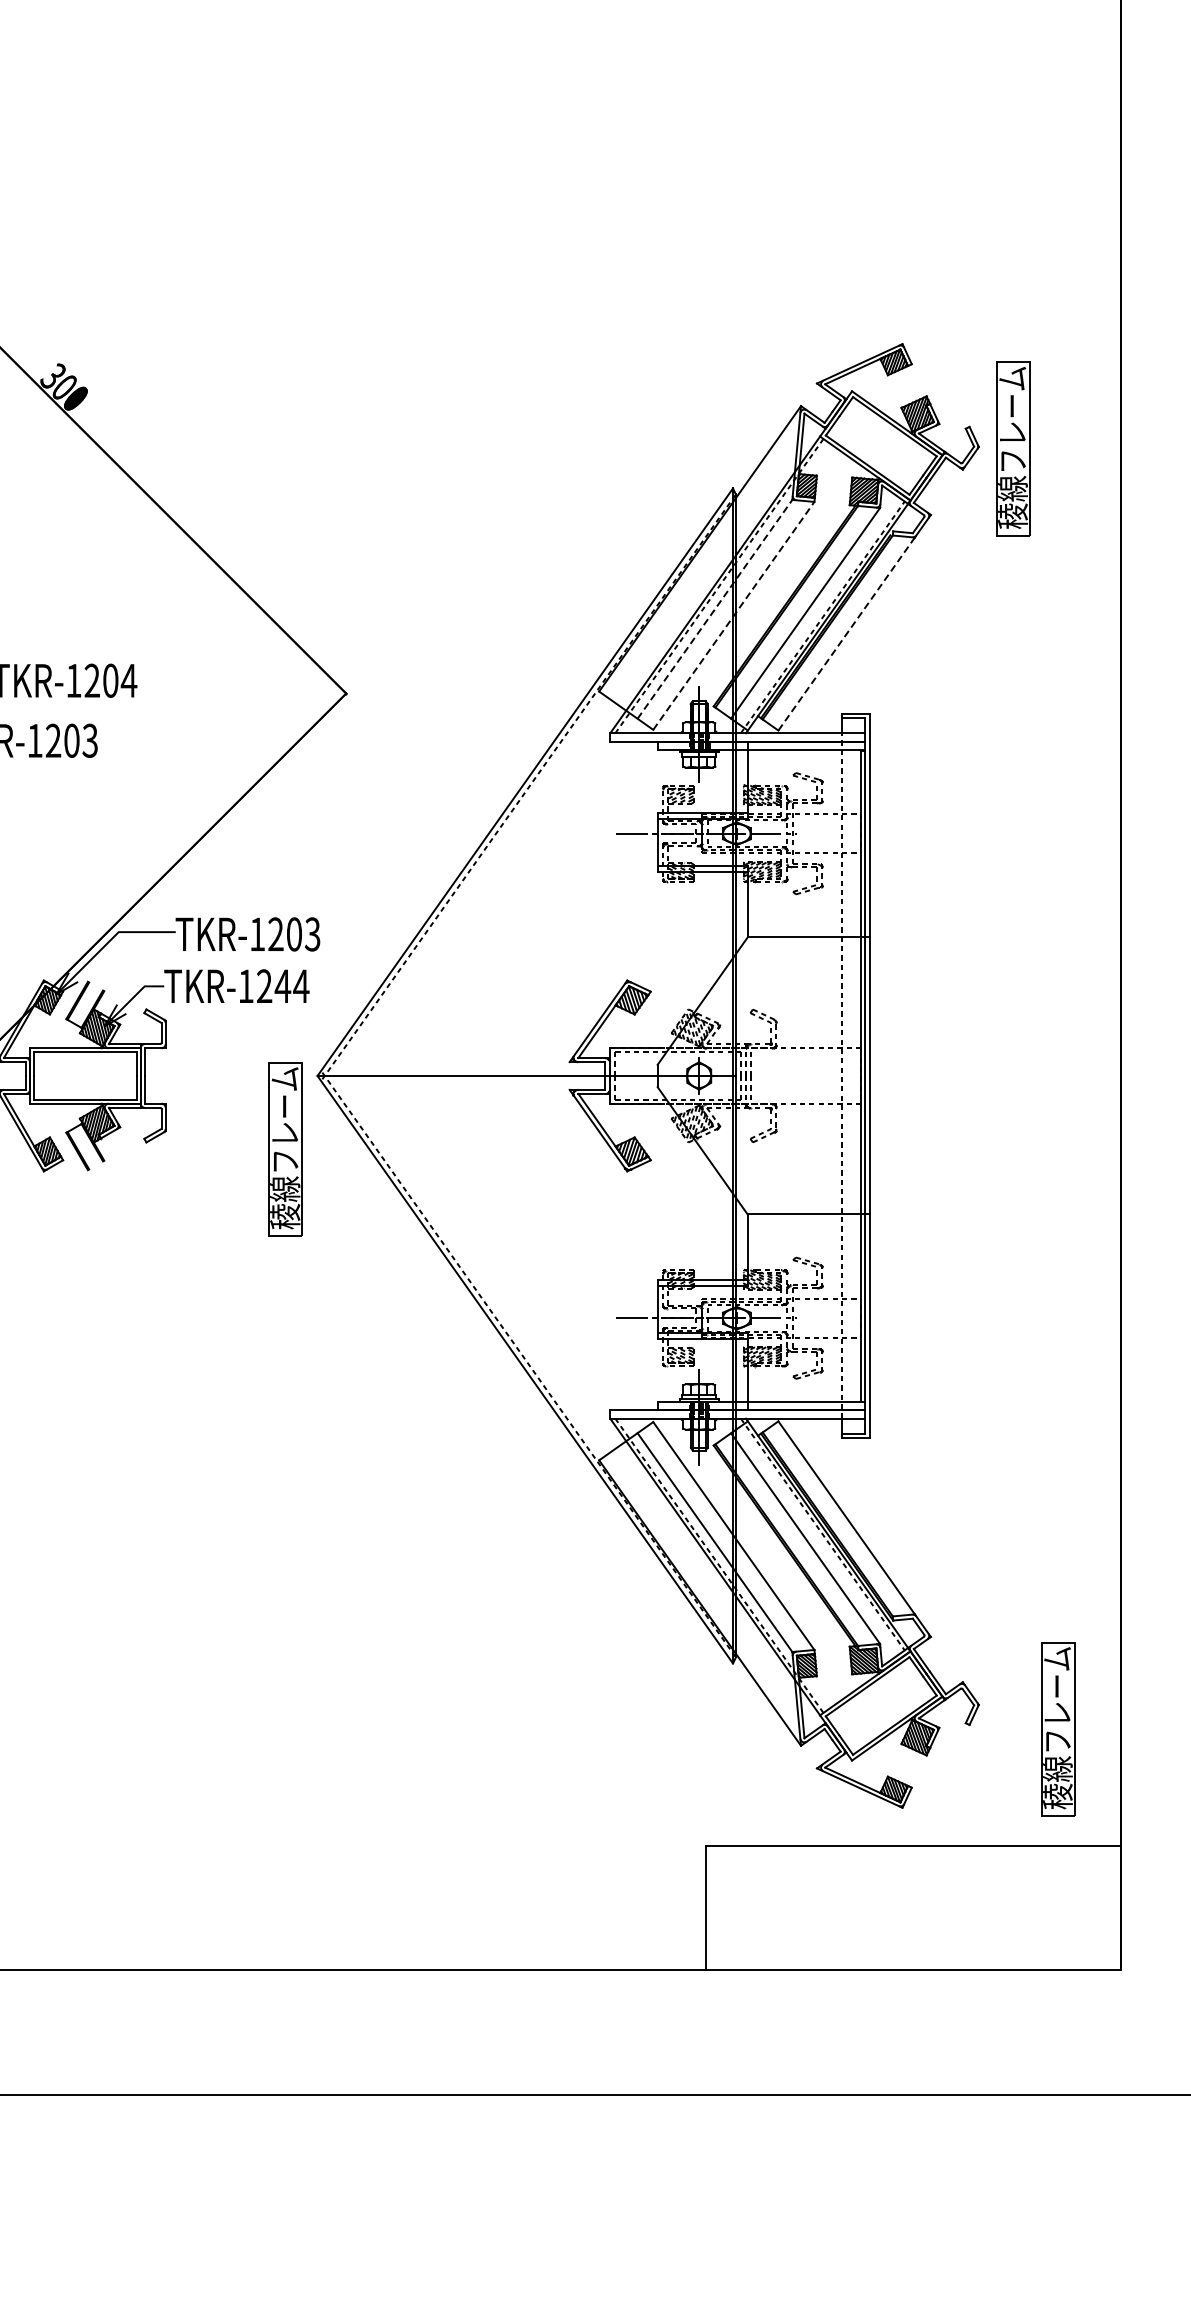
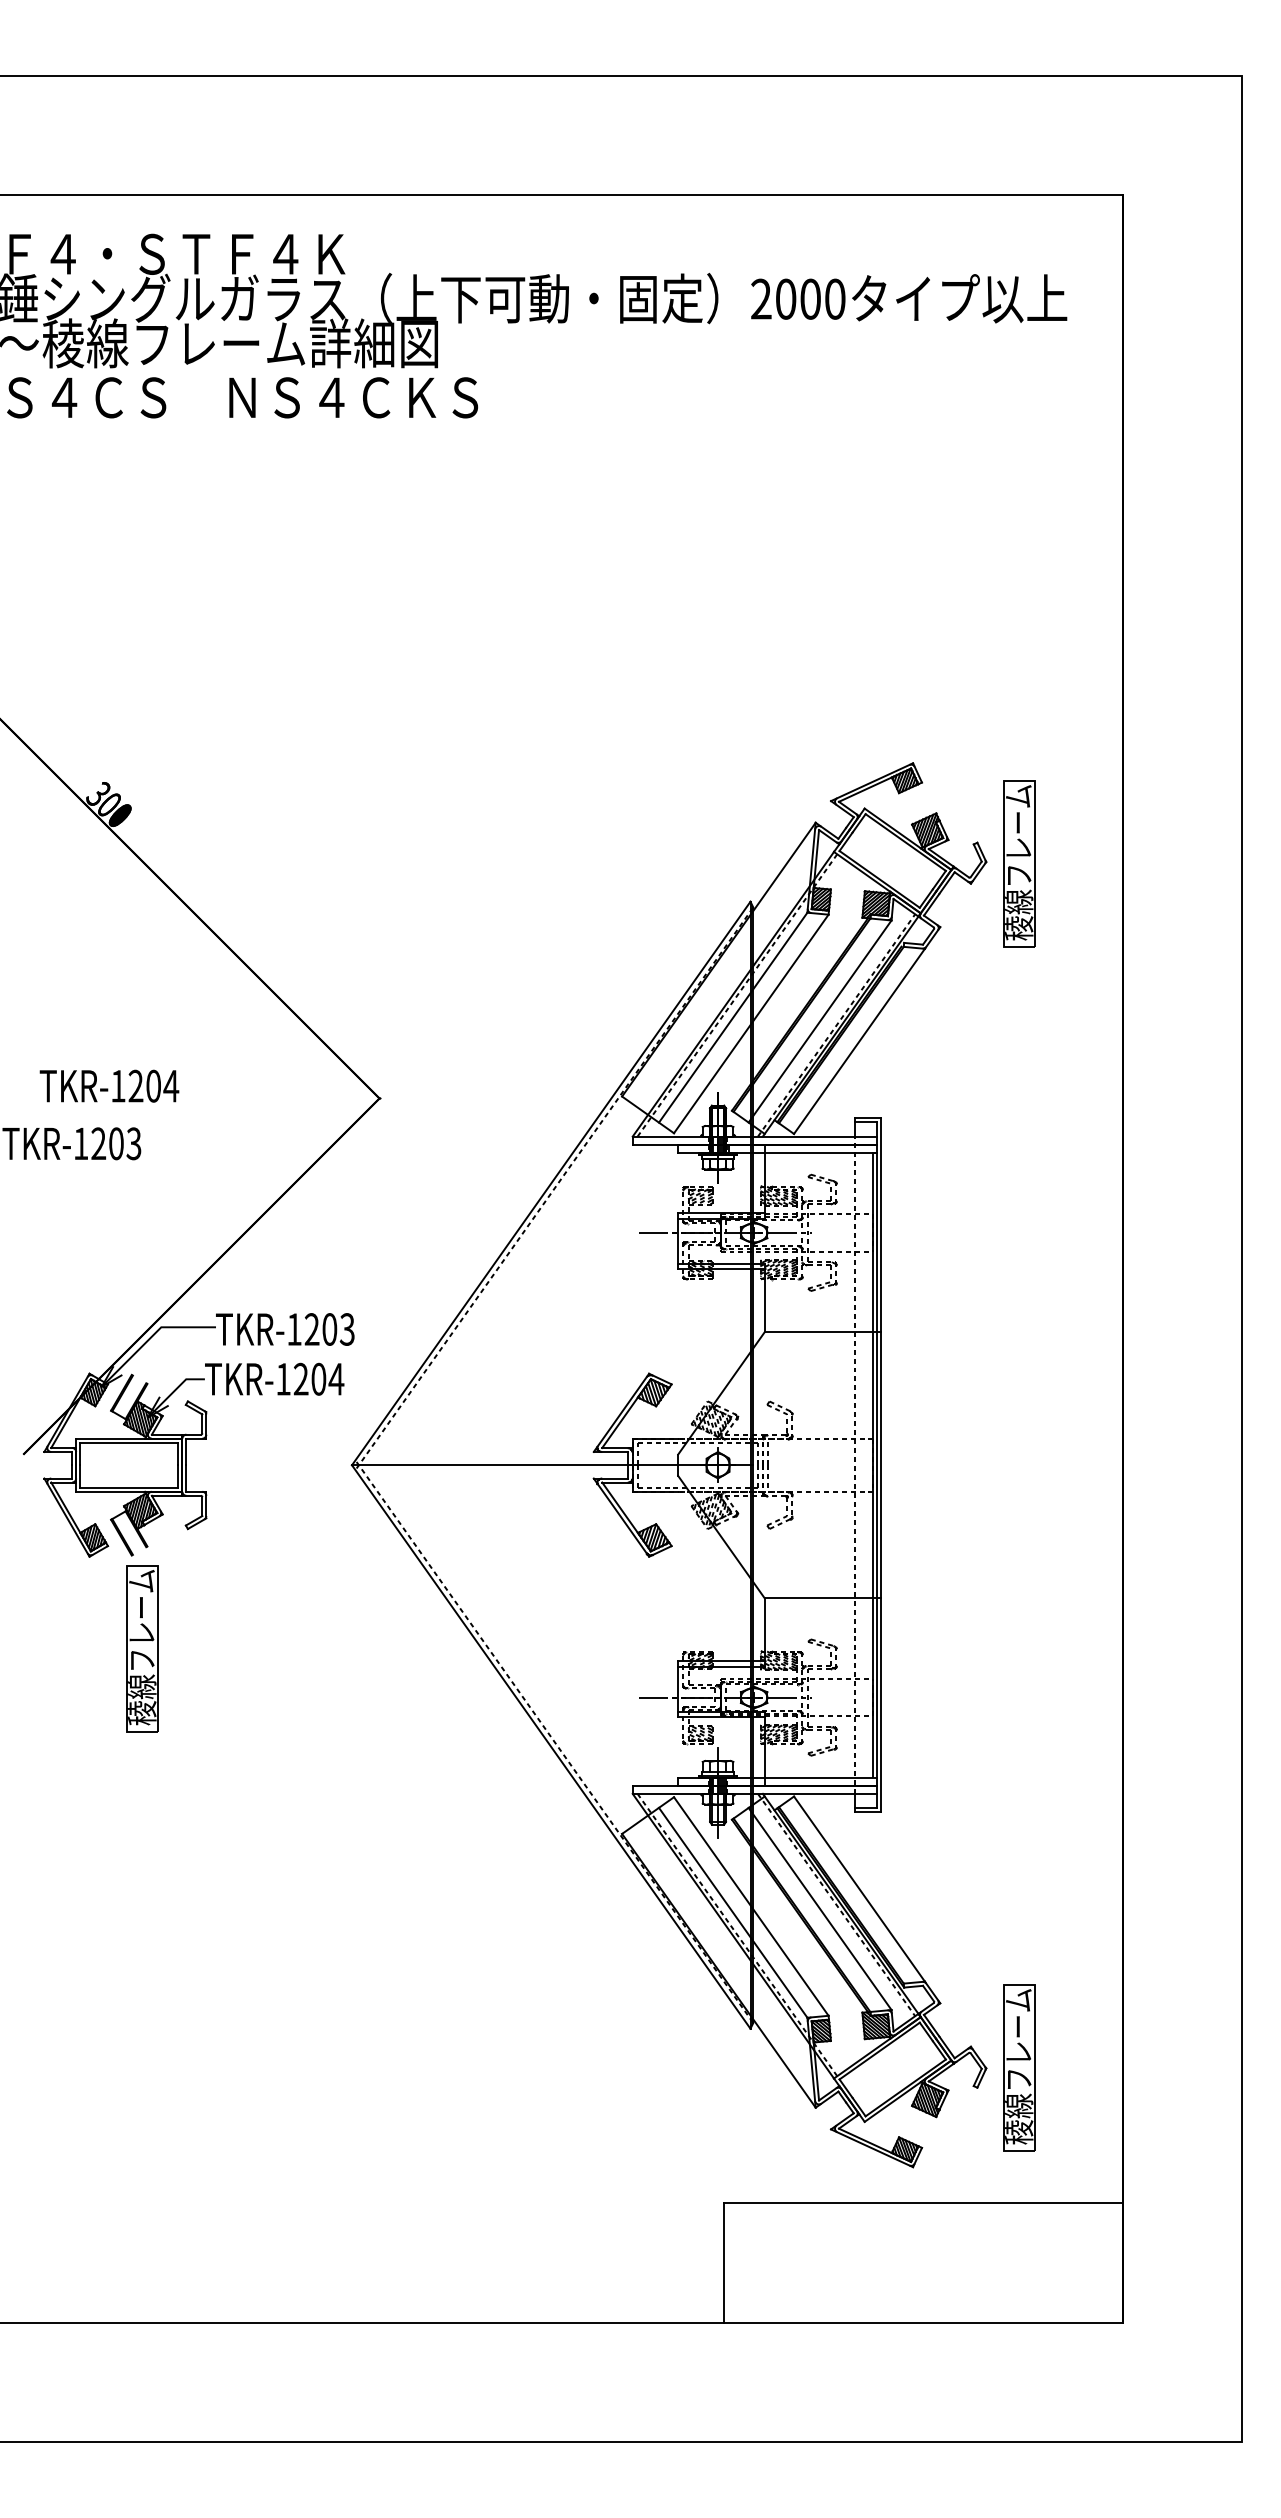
line: (715, 609) -> (733, 1017), dashed -> solid
line: (734, 615) -> (751, 1023), dashed -> solid
line: (846, 633) -> (859, 1040), dashed -> solid
text: (282, 985) -> (318, 1378), TKR-1244 -> TKR-1204
part: (285, 1149) -> (142, 1648), moved
part: (1058, 1728) -> (1019, 2067), moved

